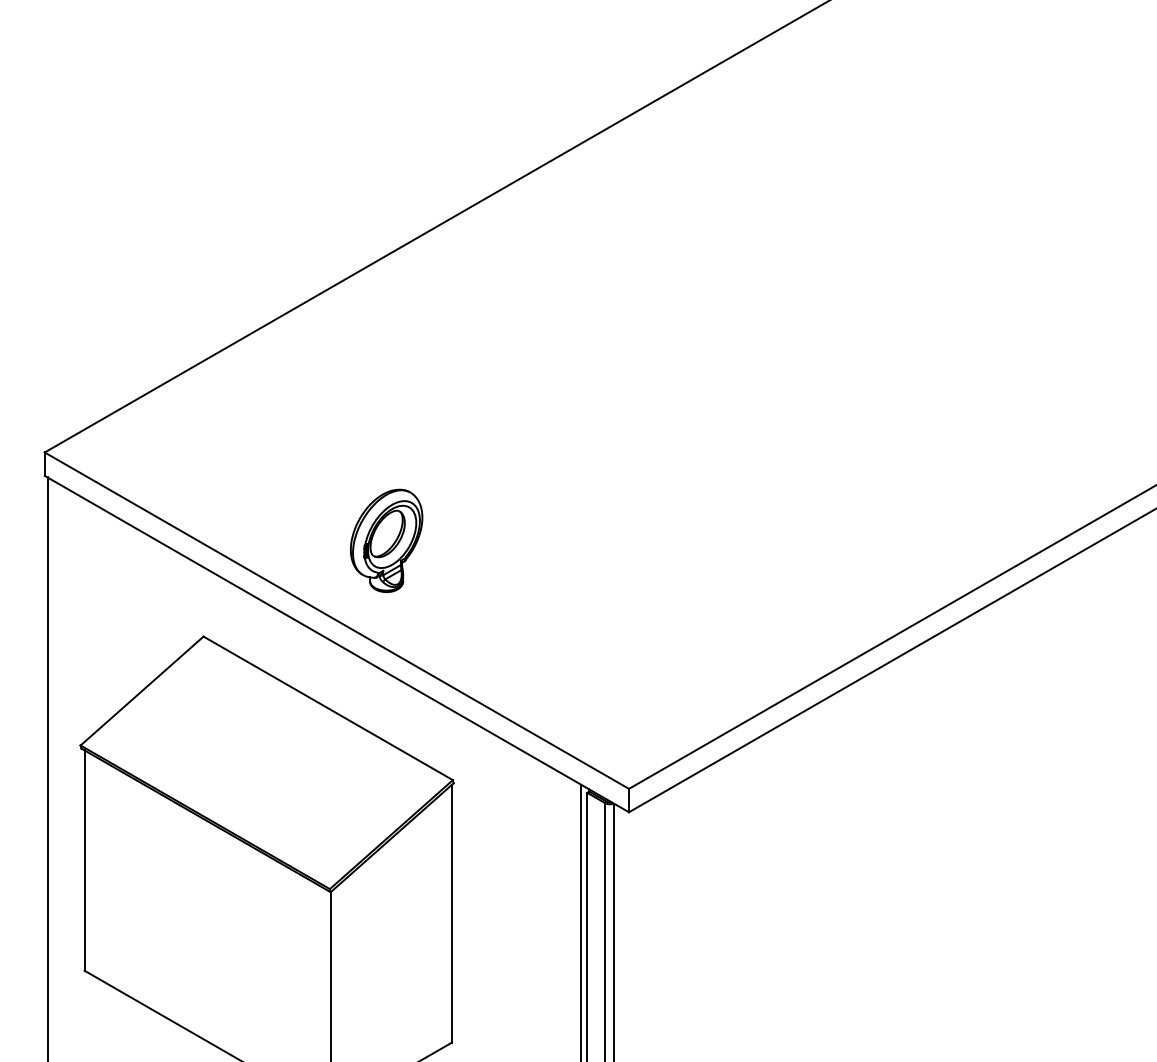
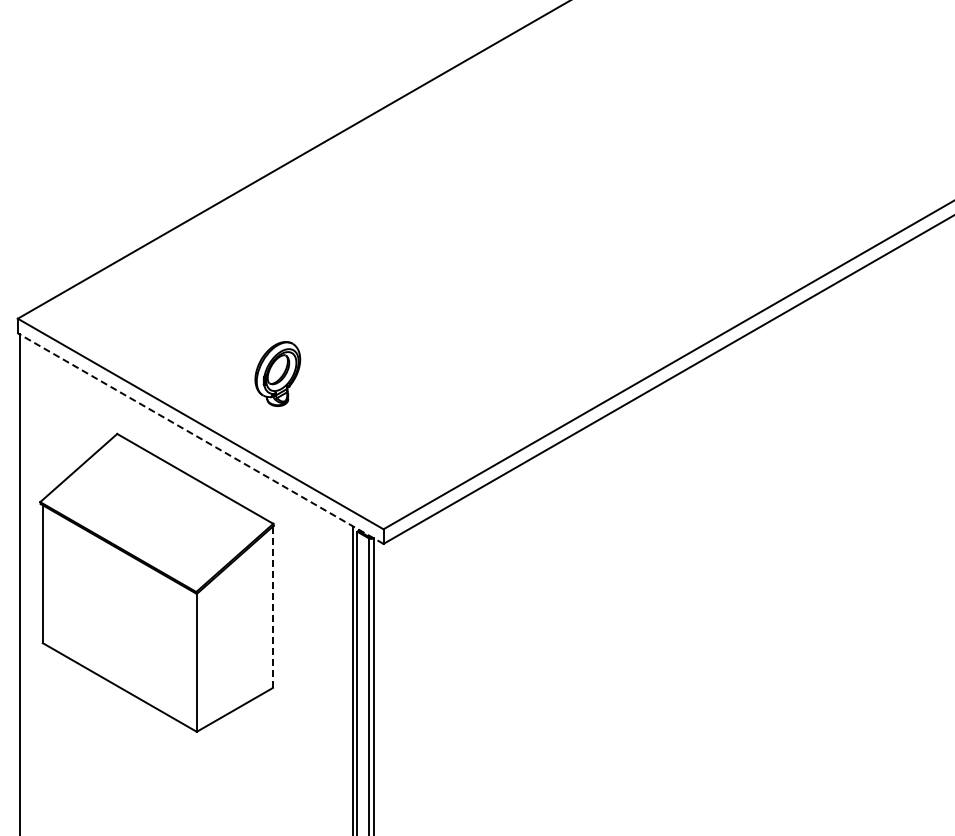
part: (386, 539) -> (277, 373), moved
line: (336, 643) -> (200, 438), solid -> dashed
line: (451, 913) -> (272, 607), solid -> dashed

